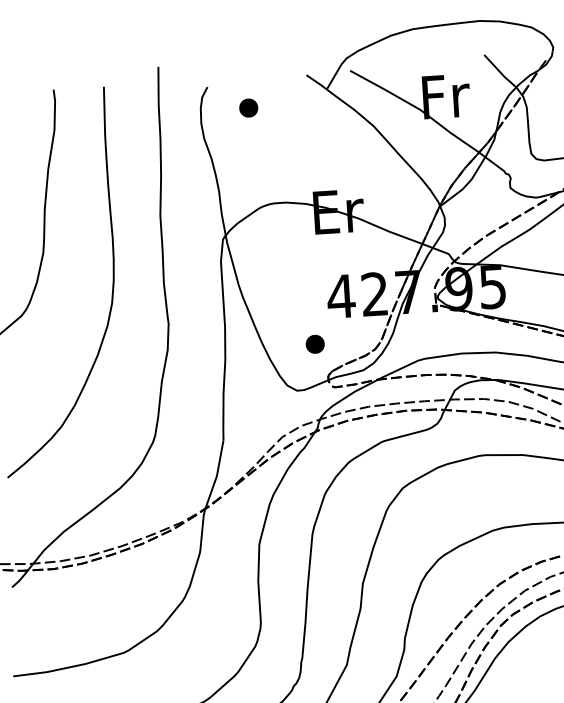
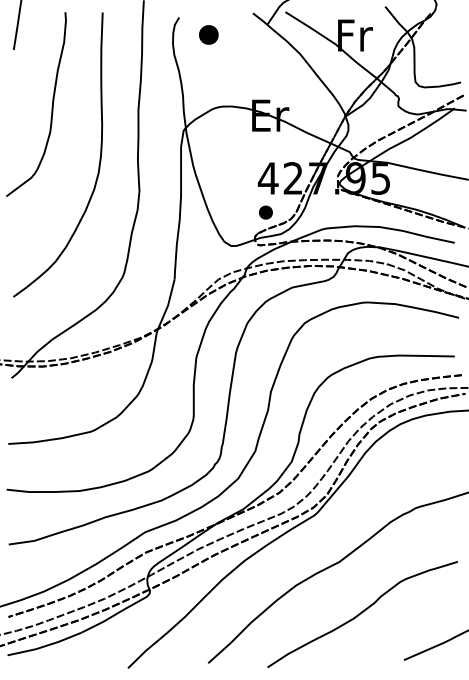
part: (248, 107) -> (208, 34), size x1.4
part: (314, 344) -> (265, 212), moved

